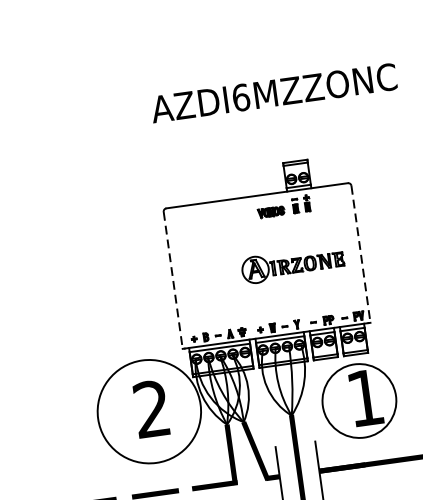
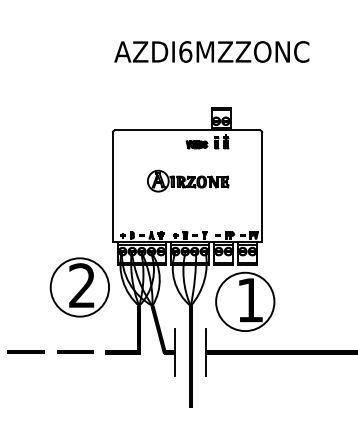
line: (361, 254) -> (262, 187), dashed -> solid
part: (293, 263) -> (188, 180), moved
line: (172, 280) -> (112, 187), dashed -> solid
circle: (148, 411) -> (79, 287), size x0.71

